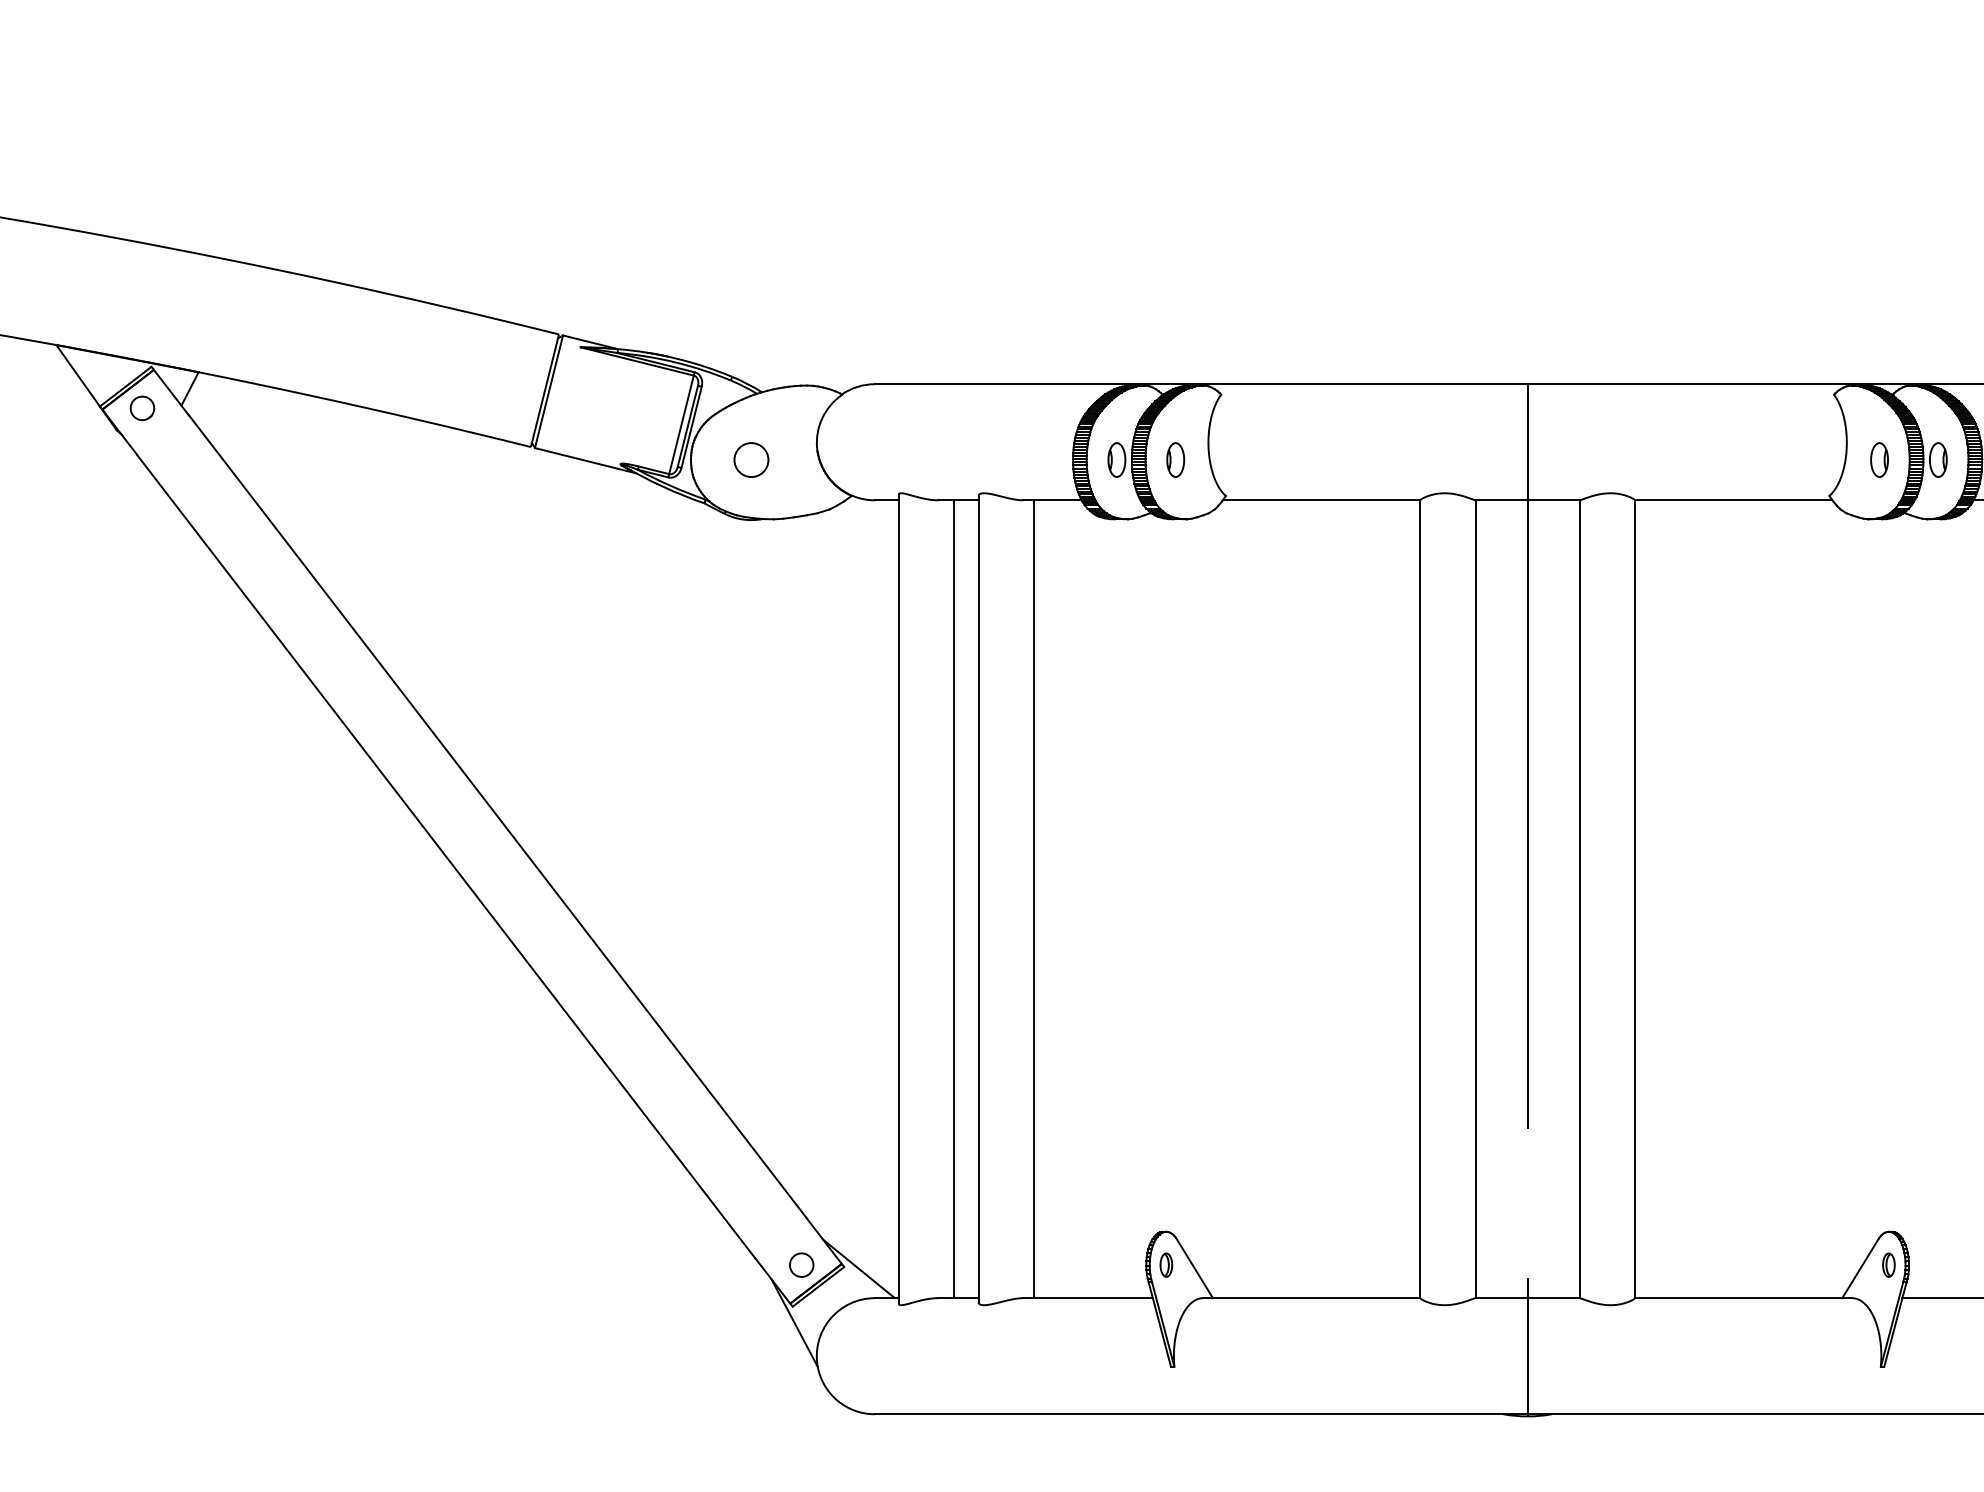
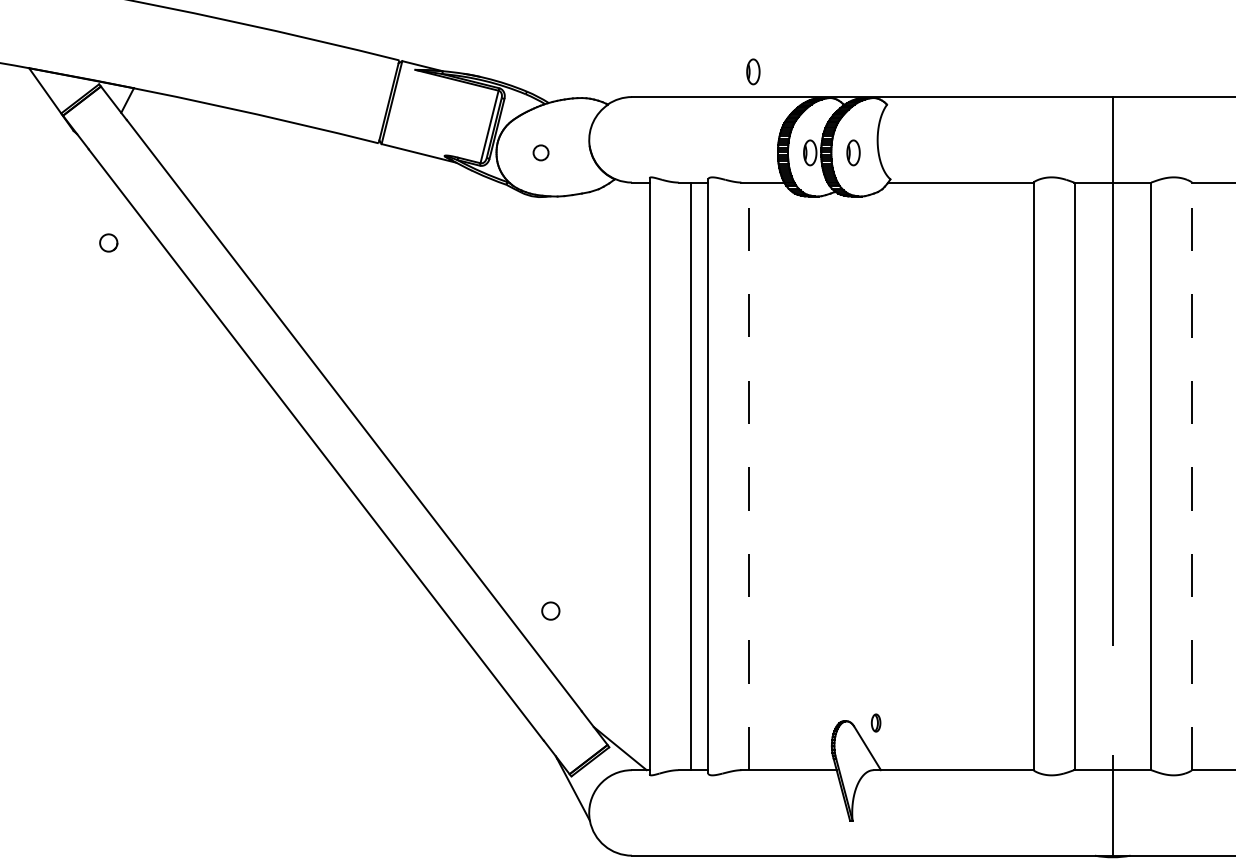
part: (1039, 349) -> (753, 71), added
part: (142, 407) -> (108, 242), moved
circle: (751, 460) -> (541, 153), size x0.6
line: (1634, 898) -> (1191, 475), solid -> dashed
line: (1033, 899) -> (748, 476), solid -> dashed
part: (801, 1264) -> (550, 610), moved
part: (1166, 1264) -> (876, 722), moved

